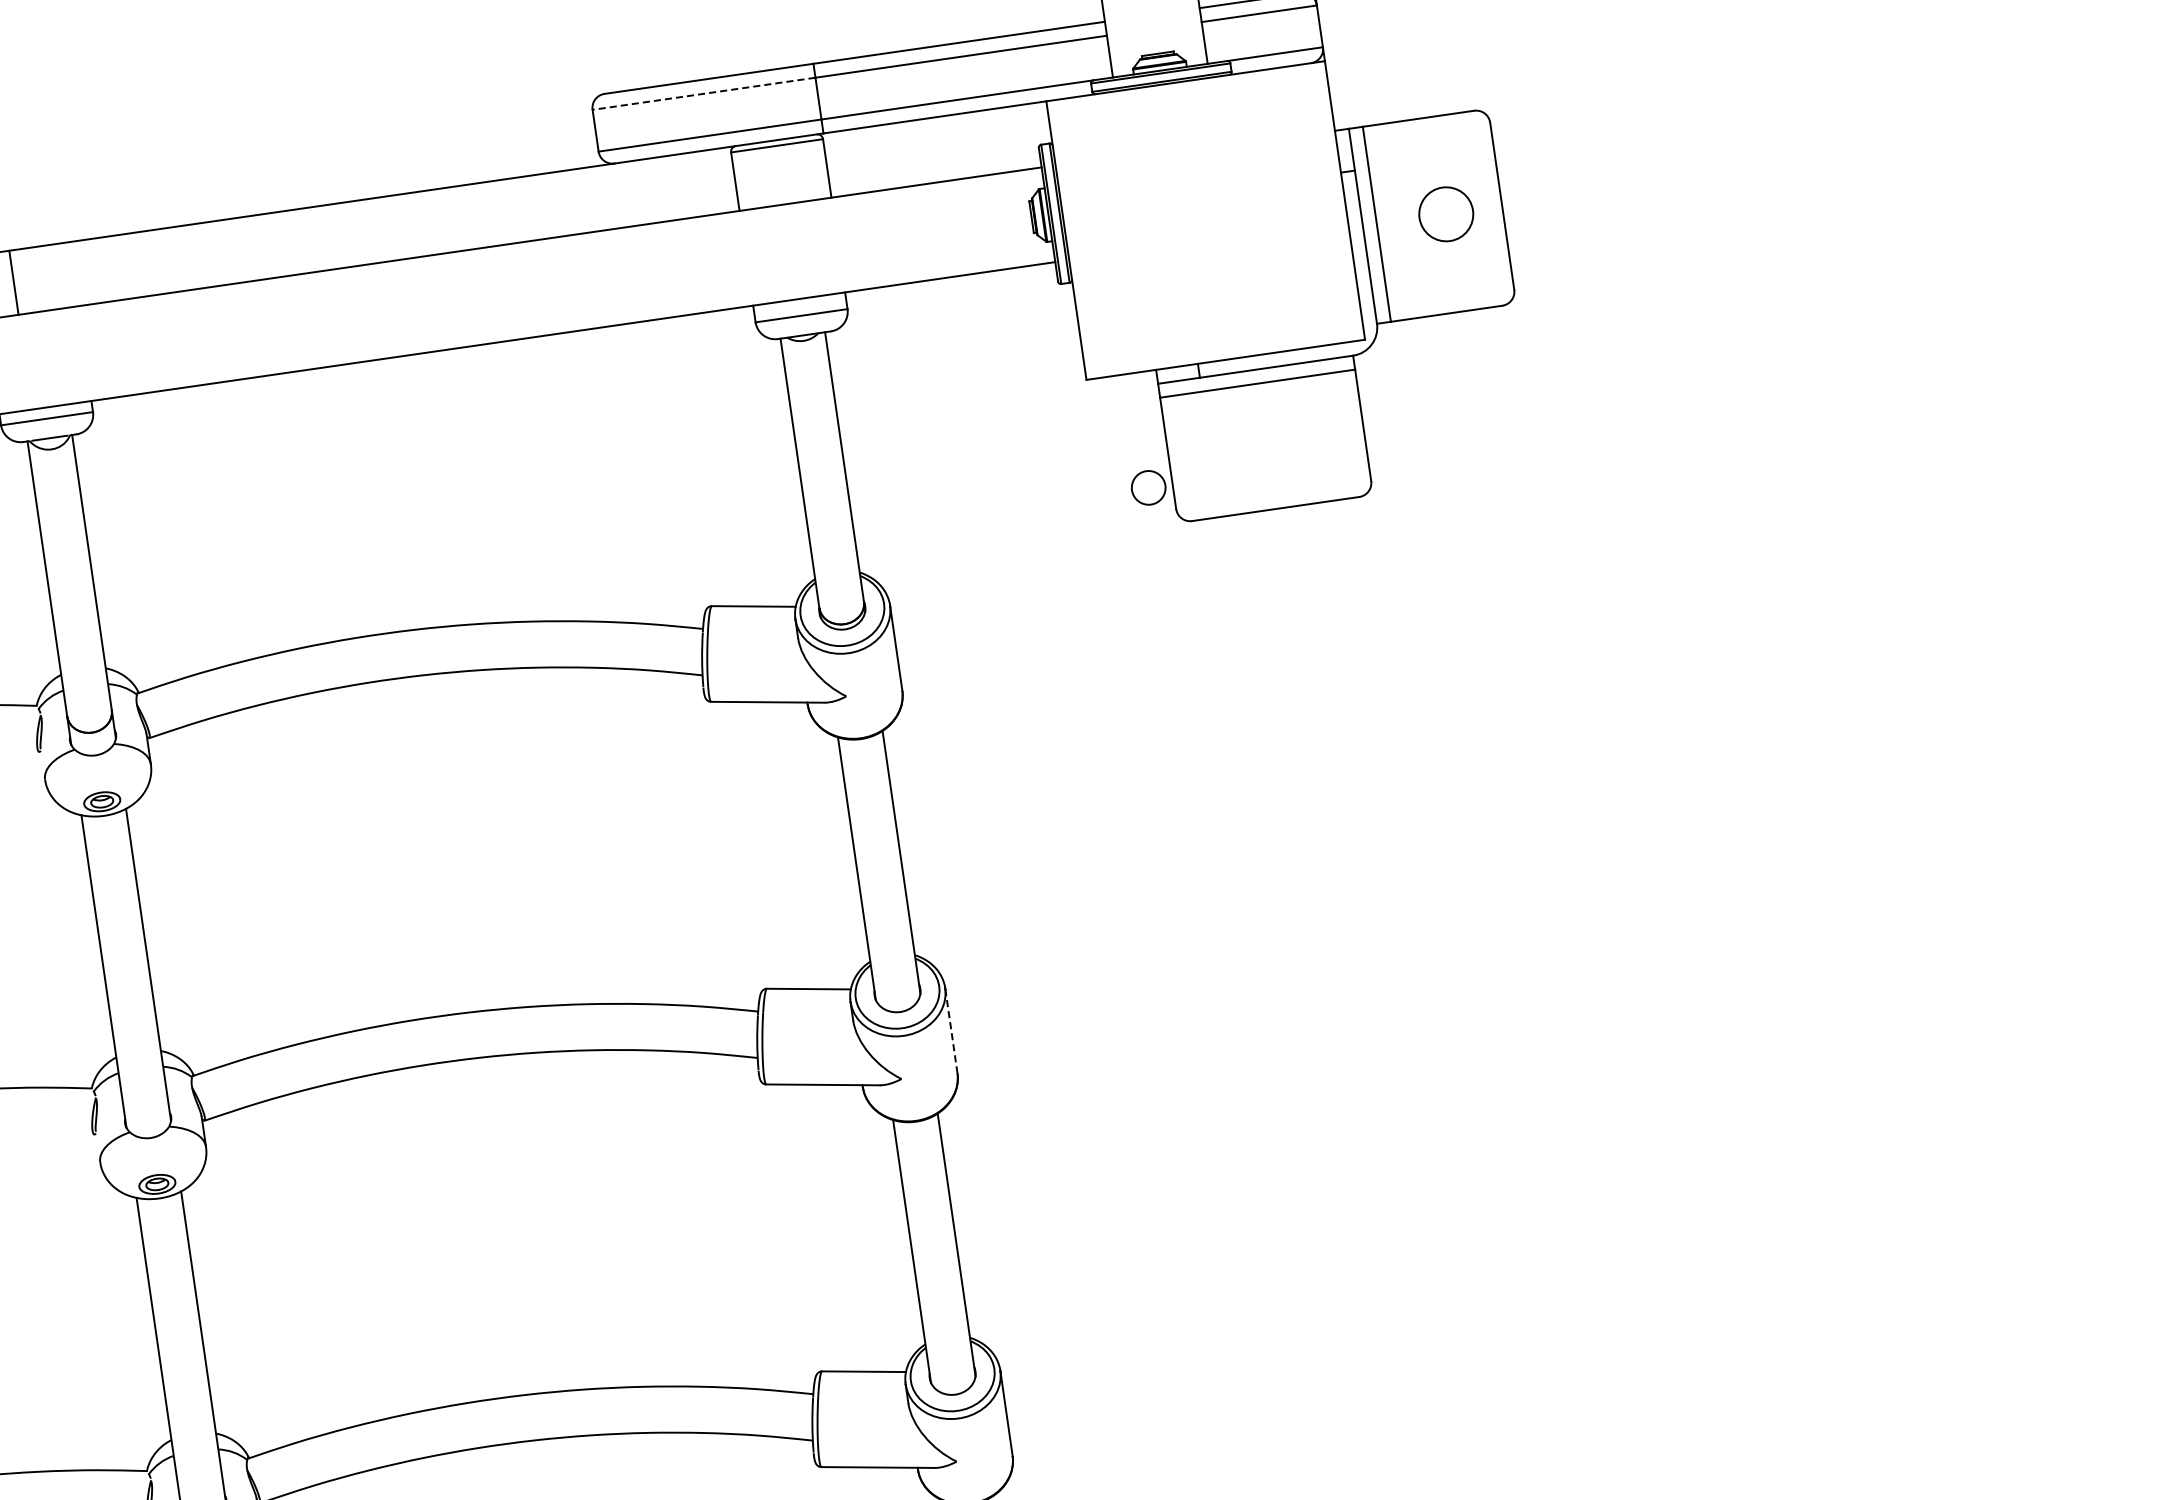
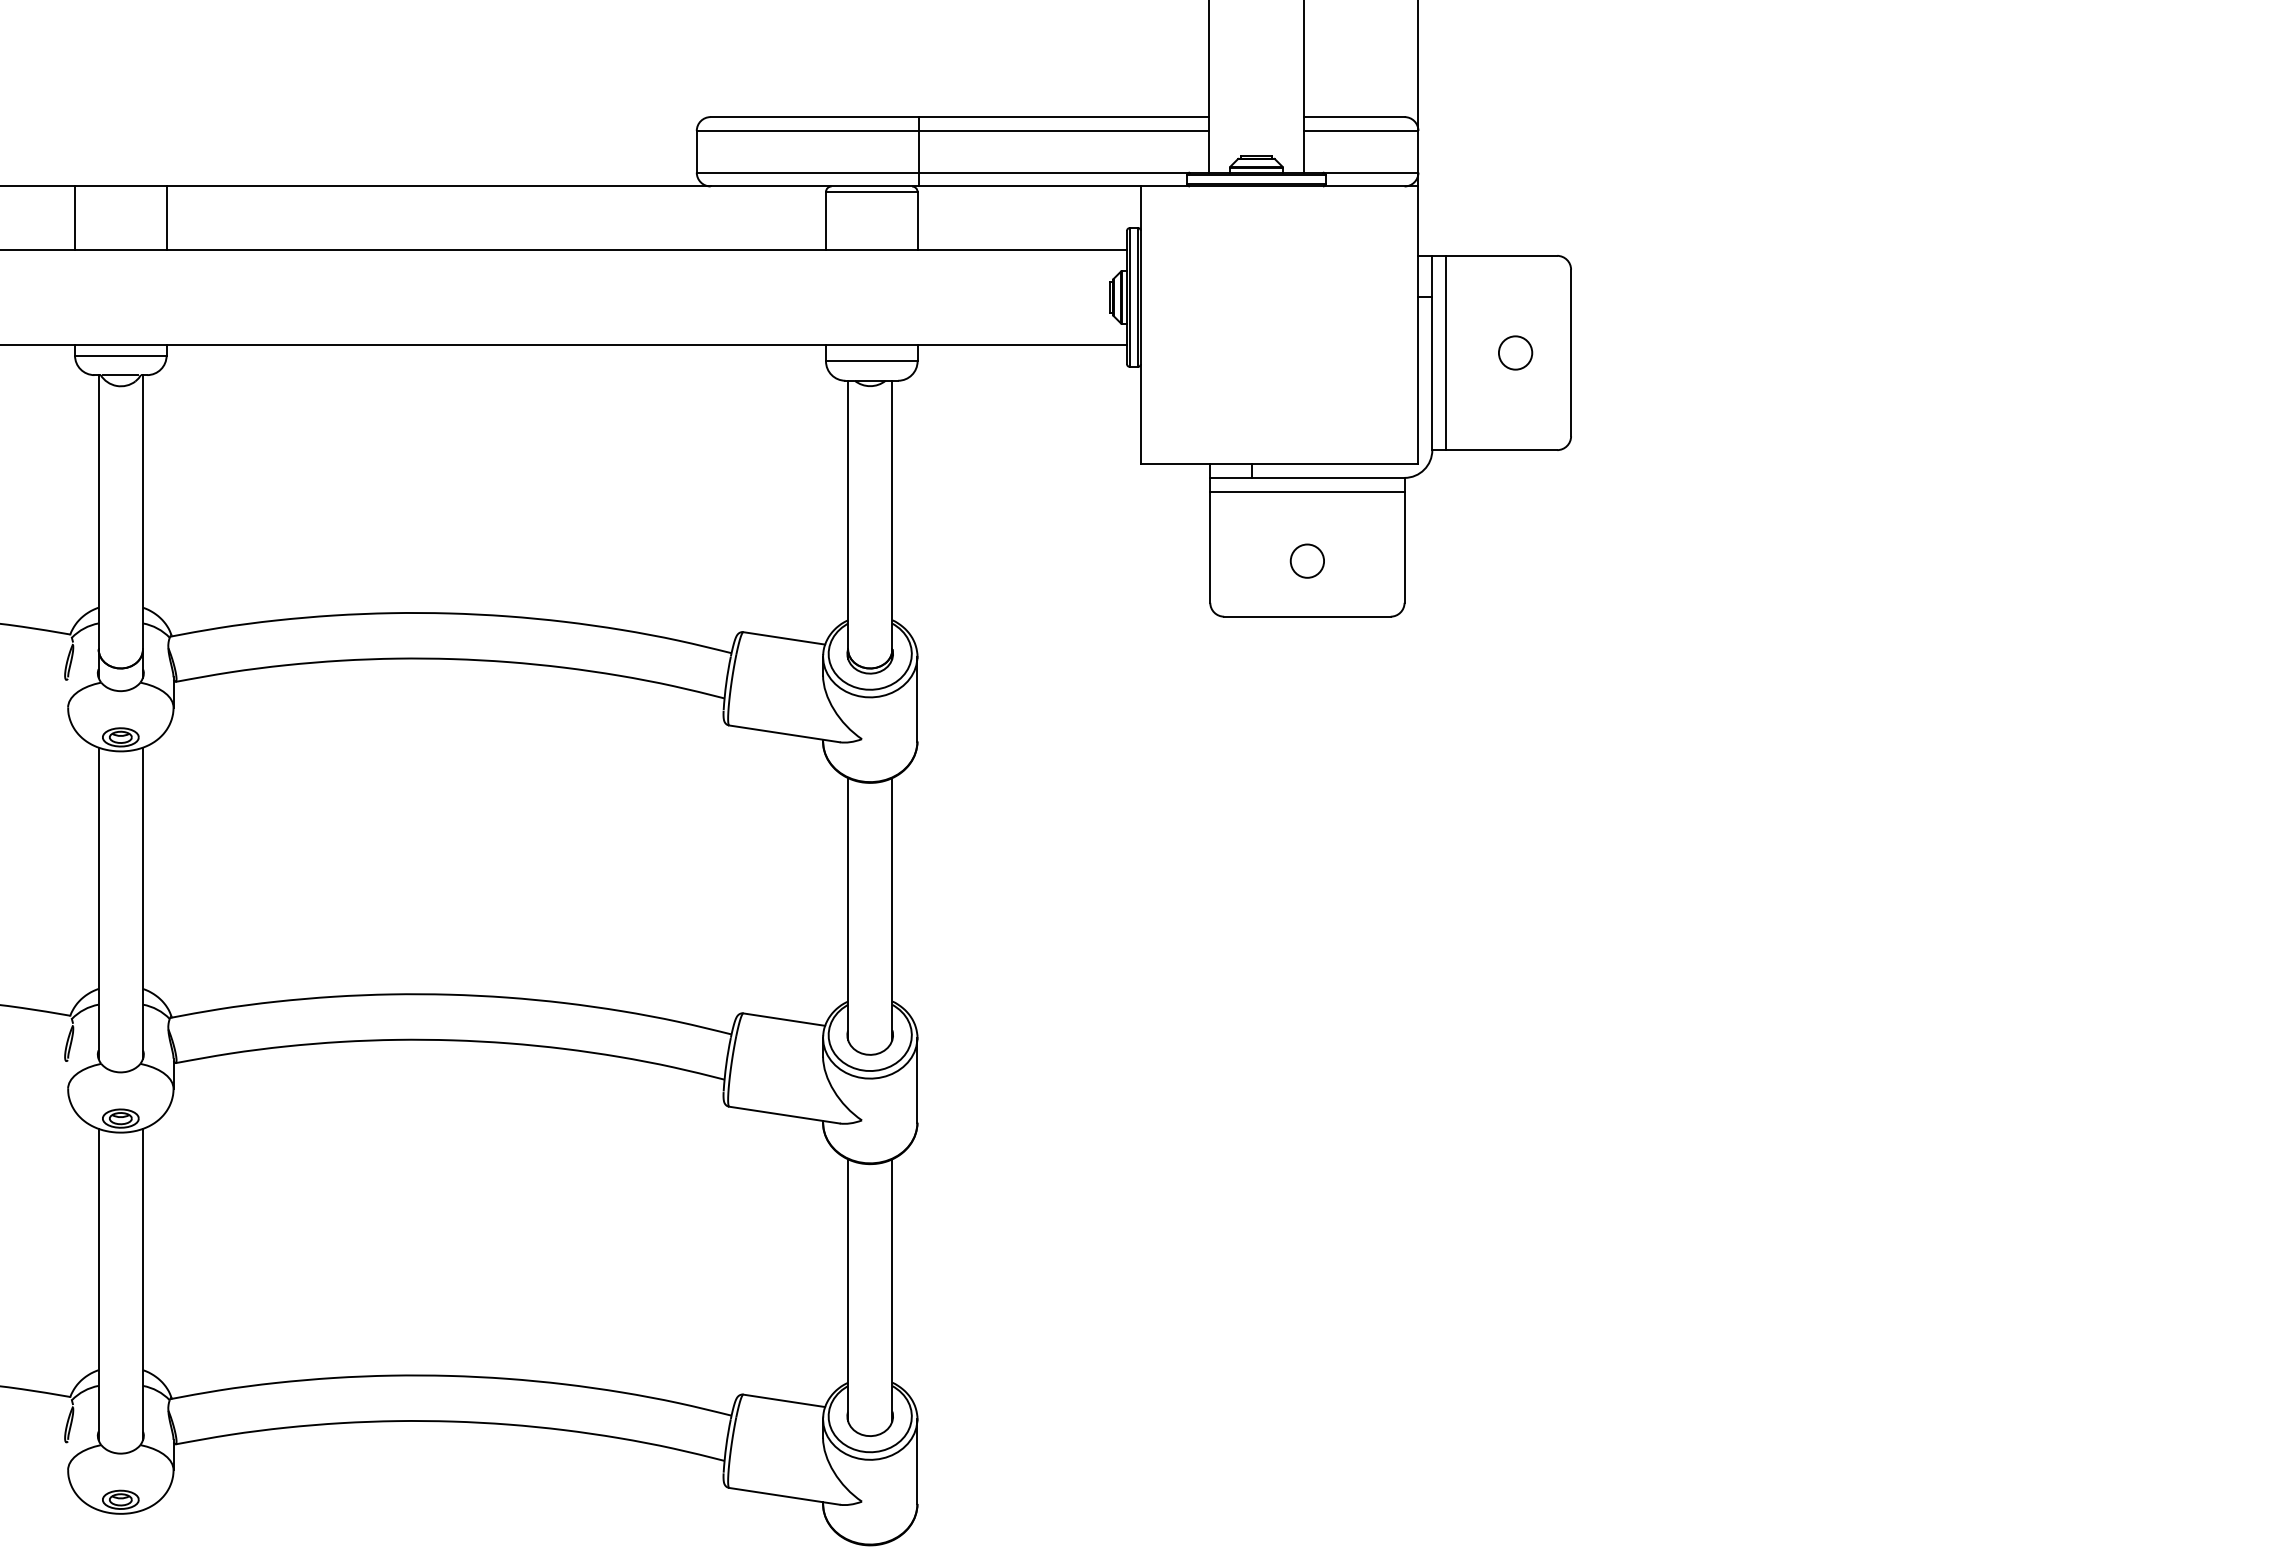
line: (703, 93) -> (807, 130), dashed -> solid
circle: (1446, 213) -> (1515, 352), size x0.62
line: (13, 282) -> (166, 218), moved
circle: (1147, 487) -> (1306, 560), moved
line: (951, 1029) -> (917, 1079), dashed -> solid

